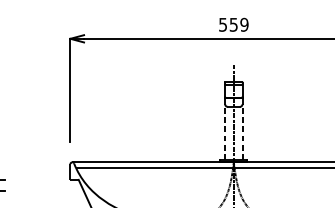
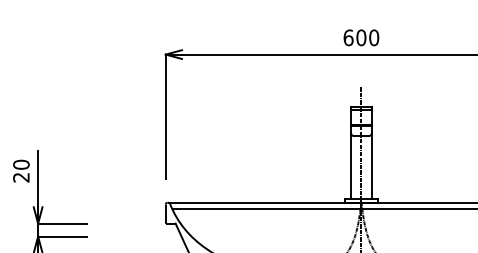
text: (233, 24) -> (361, 37), 559 -> 600
line: (224, 131) -> (350, 165), dashed -> solid
line: (242, 131) -> (371, 165), dashed -> solid

